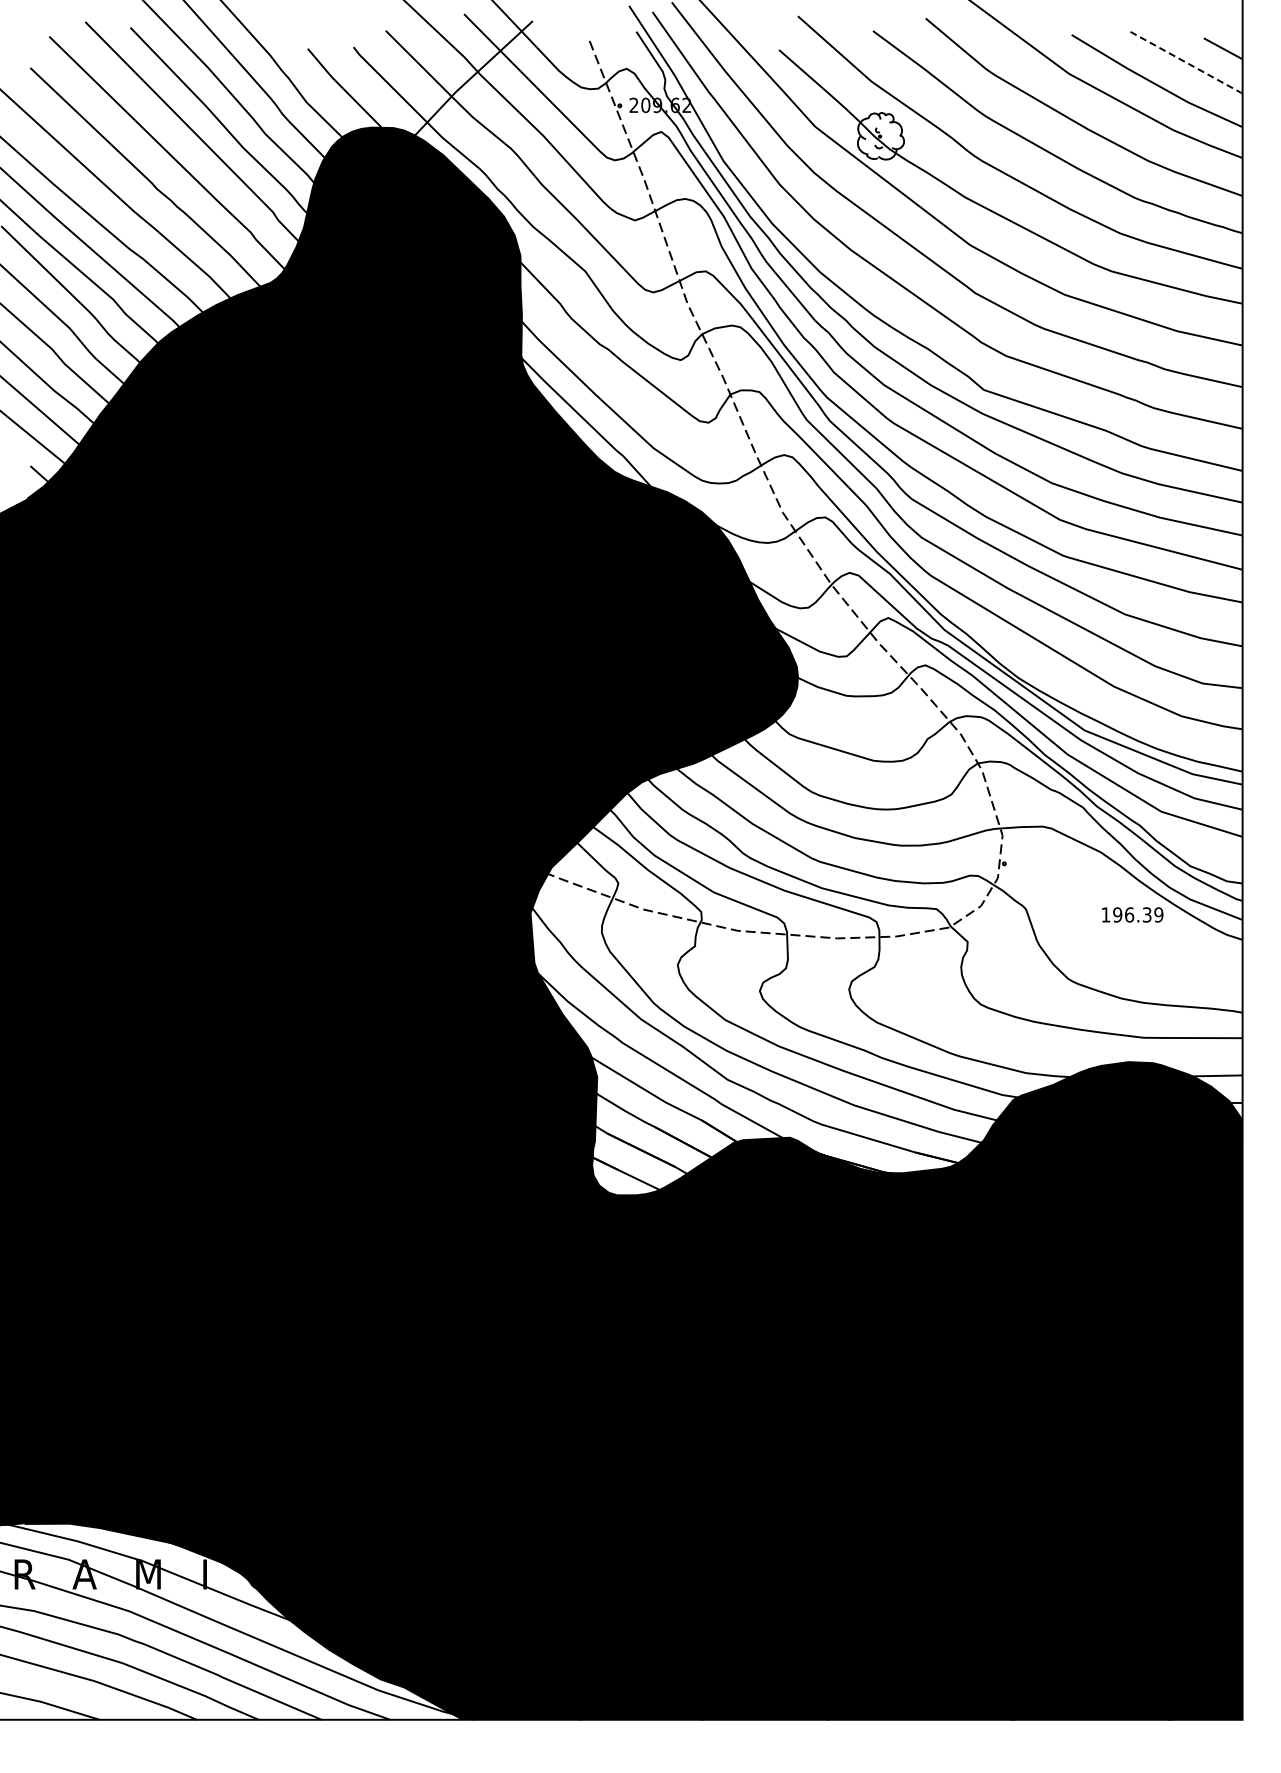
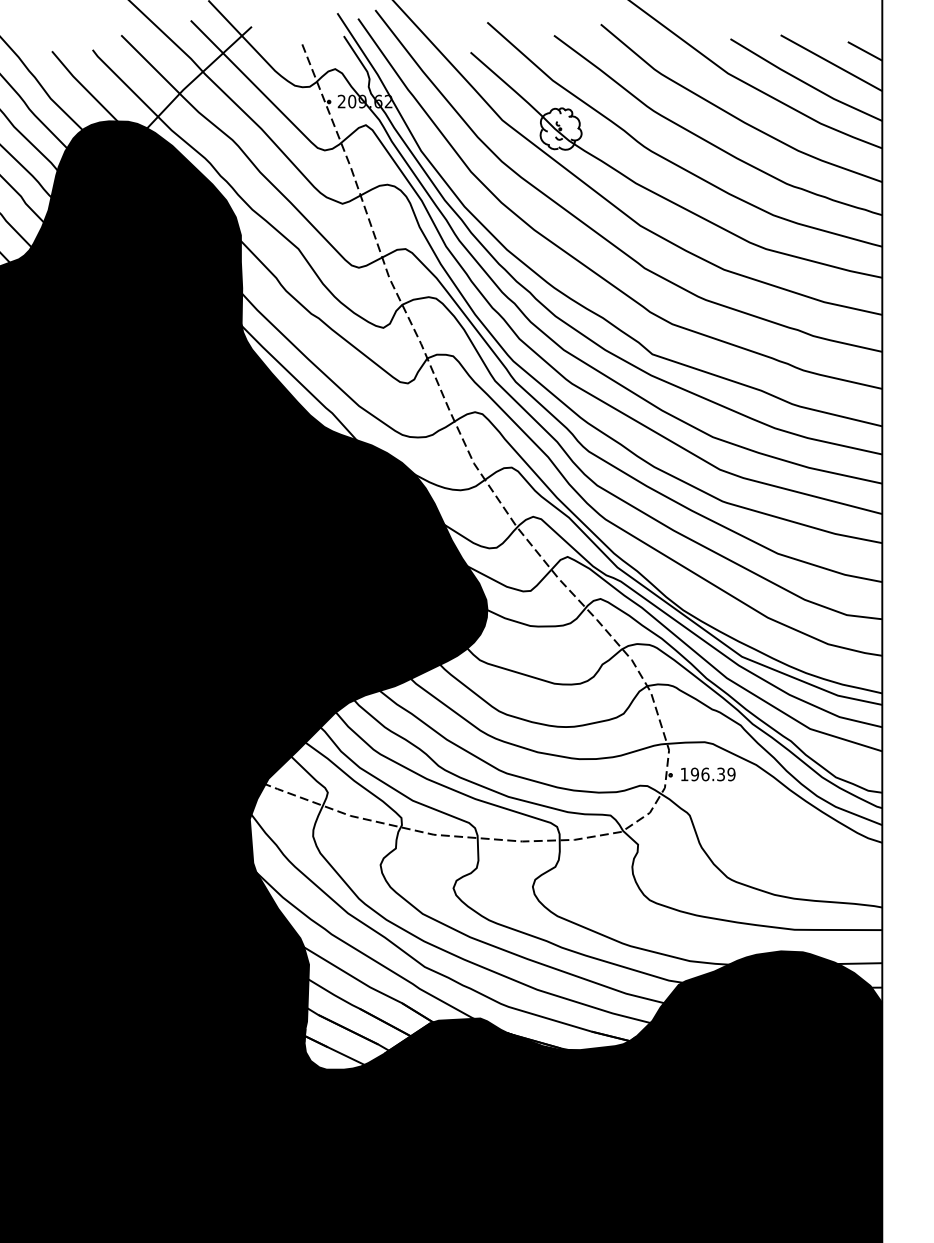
line: (1185, 62) -> (831, 63), dashed -> solid
text: (1132, 914) -> (708, 774), moved

